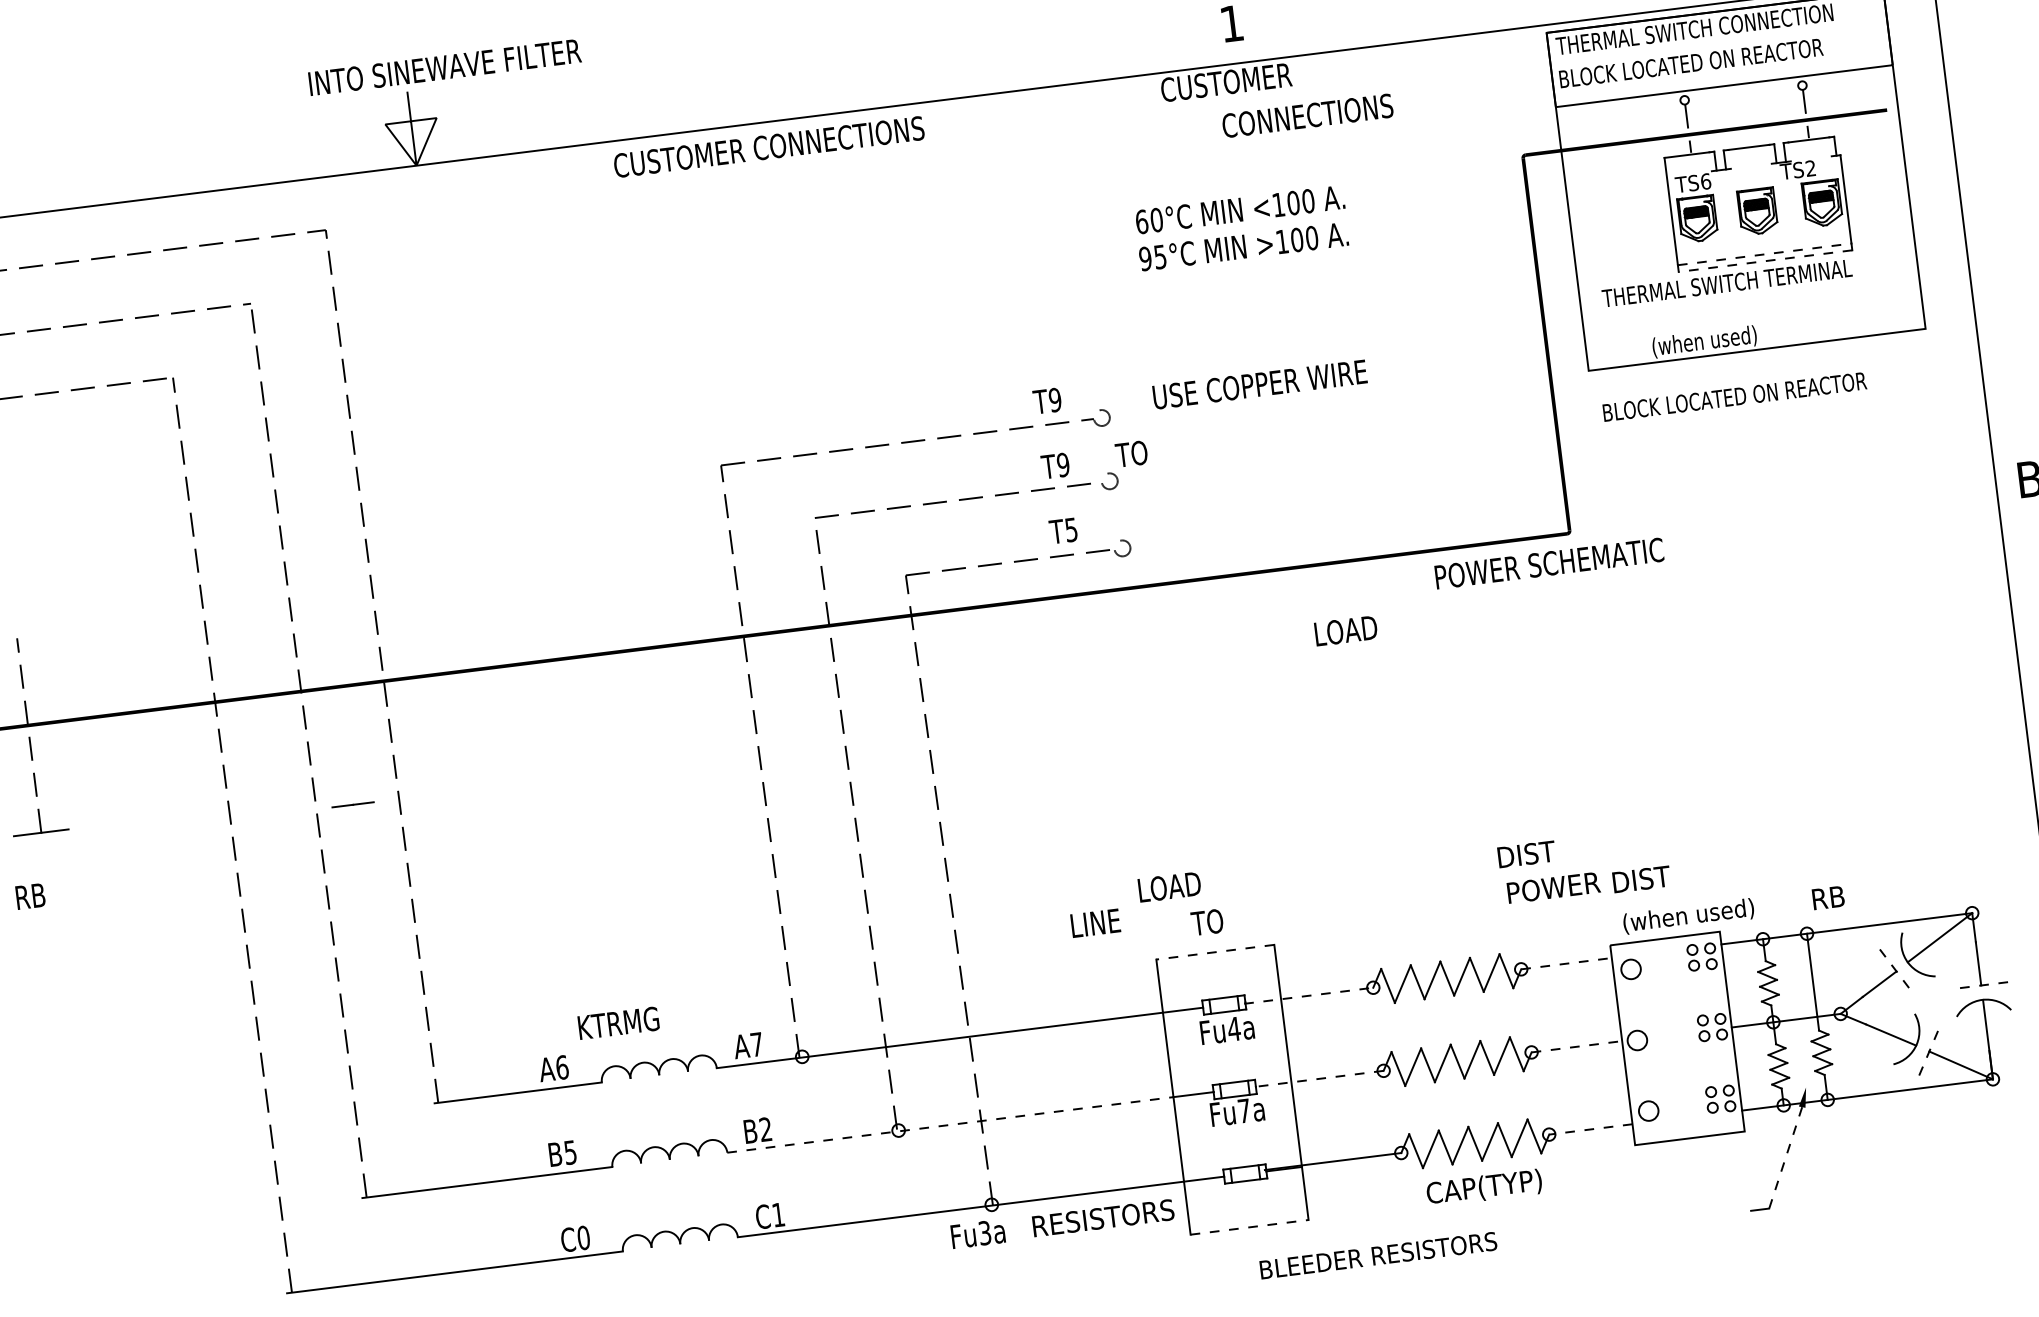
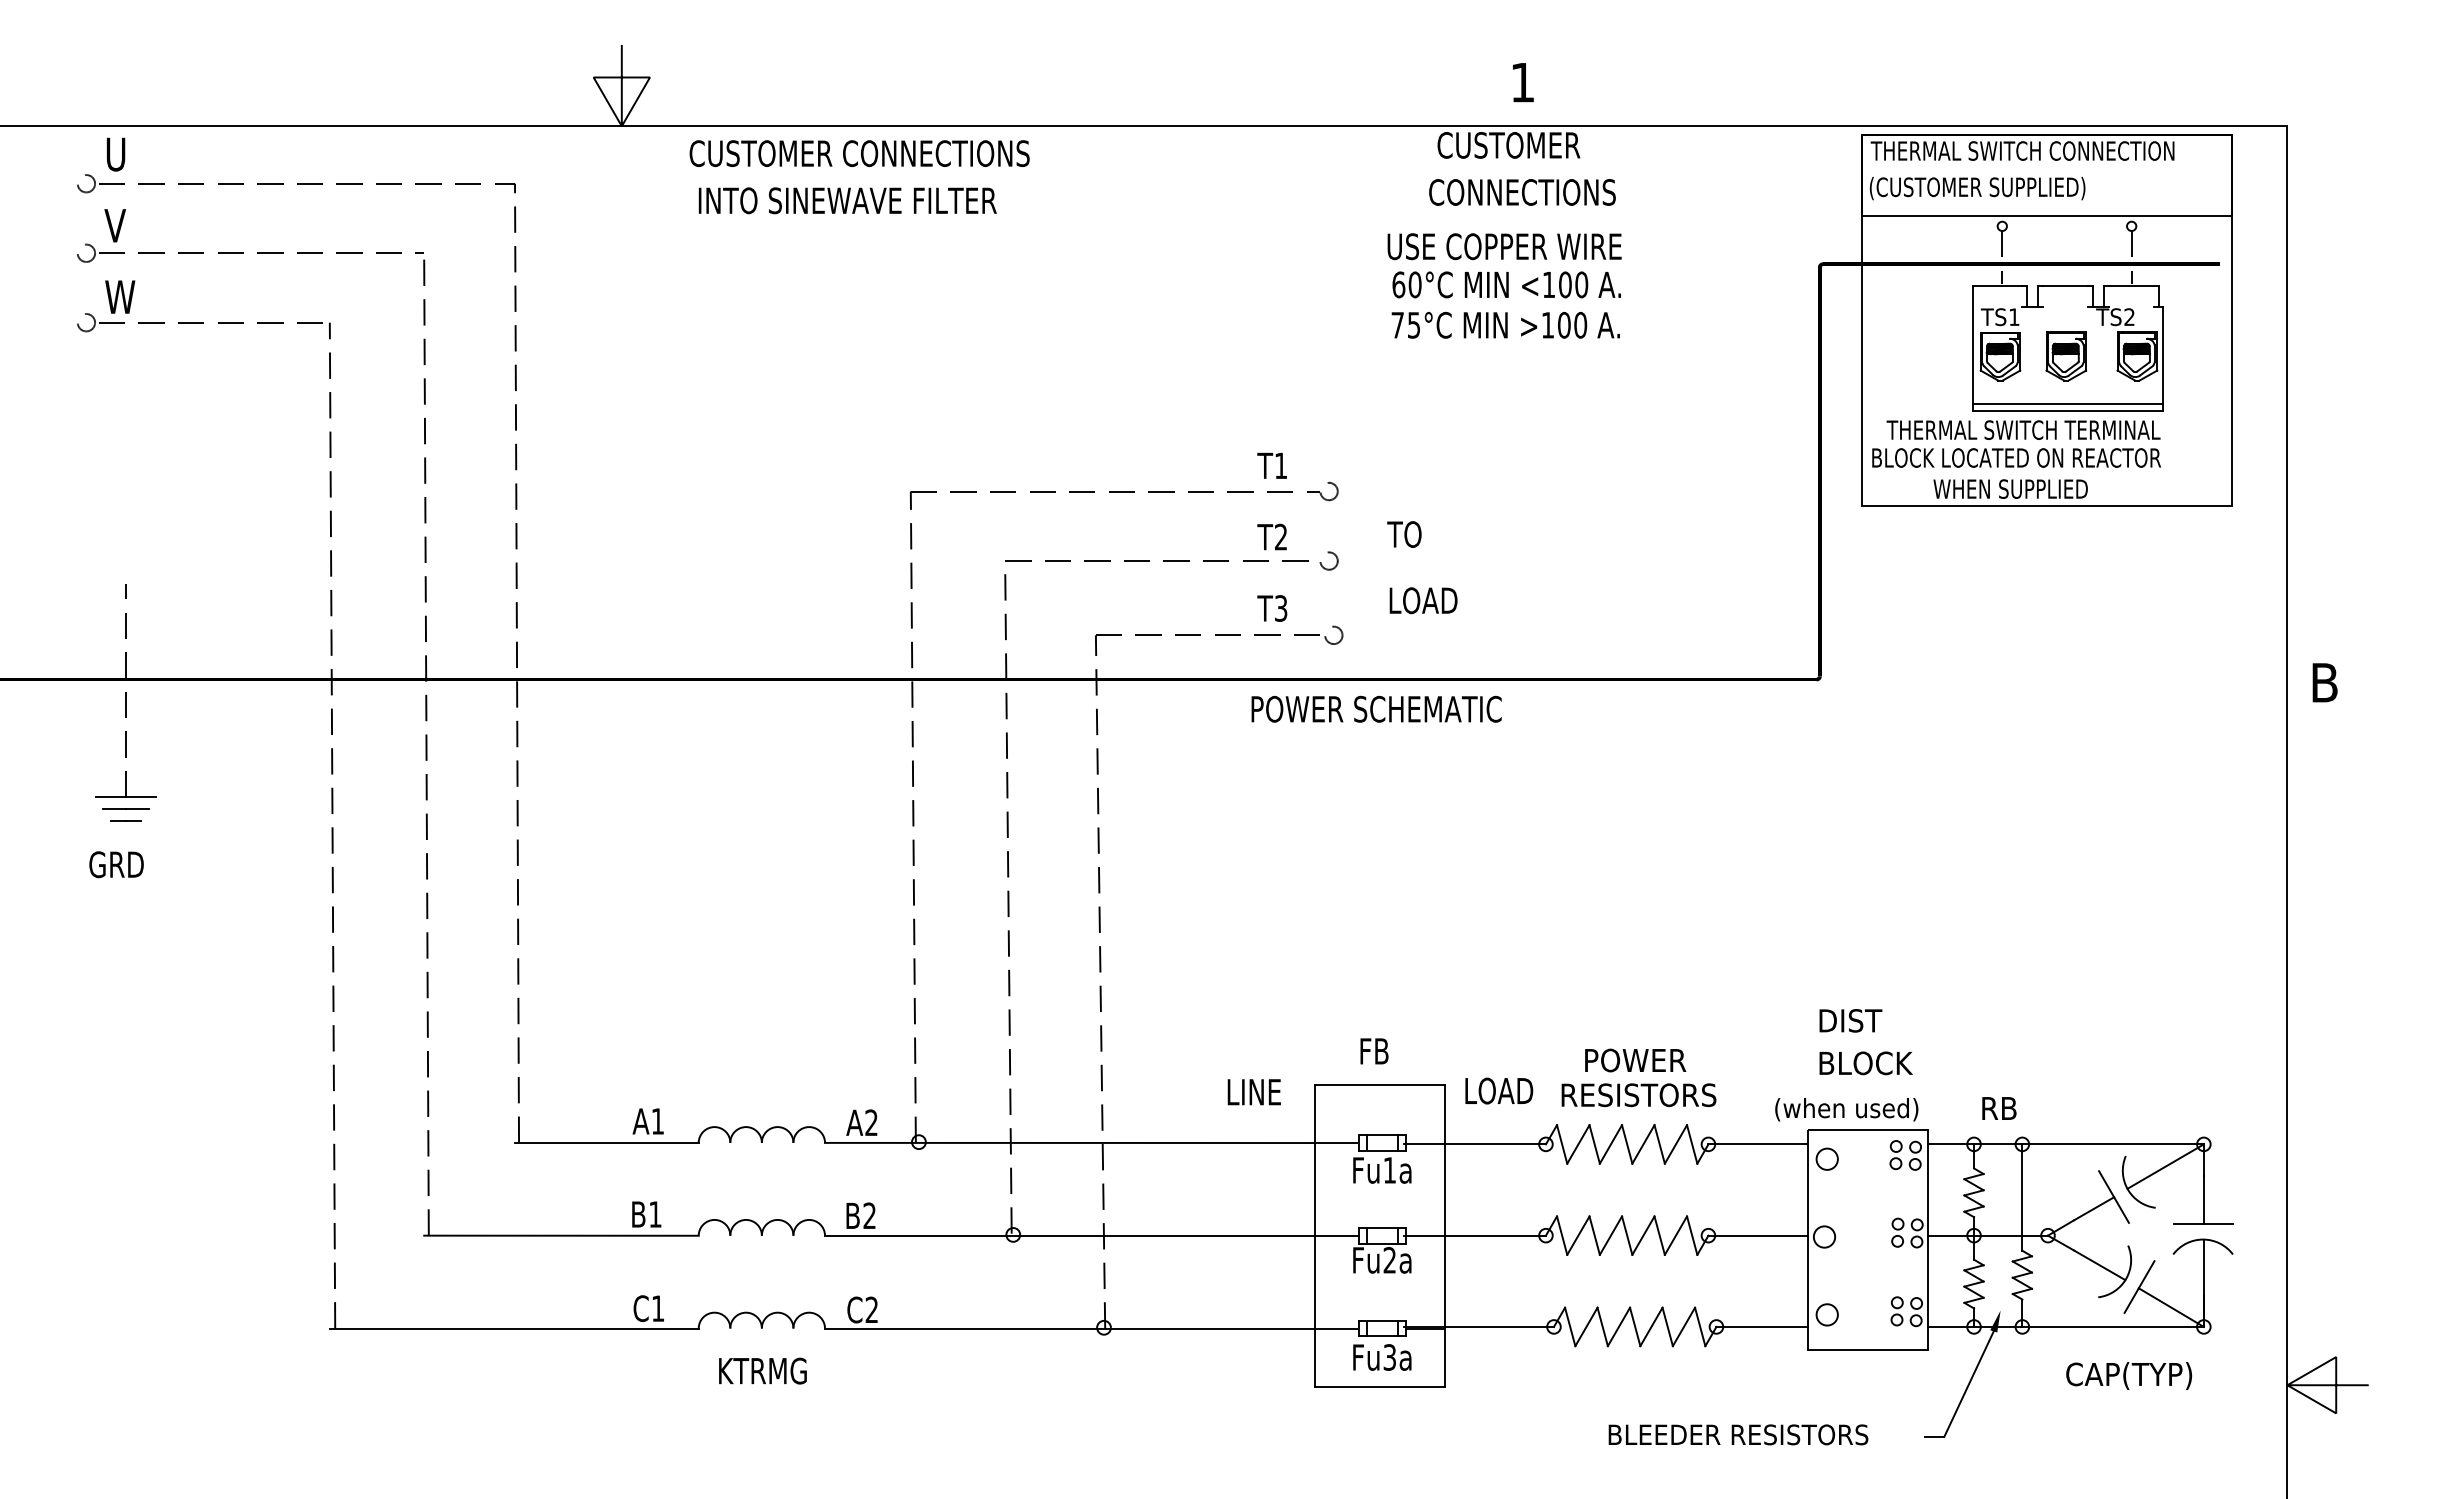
text: (1690, 64) -> (2013, 188), BLOCK LOCATED ON REACTOR -> (CUSTOMER SUPPLIED)
text: (444, 67) -> (847, 200), moved
text: (1307, 115) -> (1522, 192), moved
text: (768, 146) -> (859, 153), moved
text: (1706, 181) -> (2014, 317), TS6 -> TS1
line: (1765, 254) -> (2068, 403), dashed -> solid
text: (1145, 258) -> (1397, 324), 95°C -> 75°C
line: (1765, 261) -> (2067, 411), dashed -> solid
text: (1722, 339) -> (2010, 490), (when used) -> WHEN SUPPLIED
text: (1259, 384) -> (1504, 246), moved
text: (1734, 396) -> (2016, 457), moved
text: (1054, 399) -> (1280, 465), T9 -> T1
text: (1131, 454) -> (1404, 534), moved
text: (1062, 464) -> (1280, 536), T9 -> T2
text: (1071, 529) -> (1281, 608), T5 -> T3
text: (1549, 562) -> (1376, 708), moved
text: (1345, 630) -> (1423, 600), moved
line: (352, 804) -> (125, 808), moved
line: (43, 853) -> (125, 820), added
text: (1526, 854) -> (1850, 1020), moved
text: (1656, 877) -> (1867, 1063), DIST -> BLOCK
text: (1169, 886) -> (1499, 1090), moved
text: (1553, 887) -> (1635, 1060), moved
text: (40, 895) -> (116, 864), RB -> GRD
text: (1828, 897) -> (1999, 1108), moved
text: (1688, 916) -> (1846, 1109), moved
text: (1207, 922) -> (1375, 1051), TO -> FB
text: (1094, 923) -> (1253, 1092), moved
line: (1214, 952) -> (1379, 1084), dashed -> solid
line: (1566, 963) -> (1758, 1144), dashed -> solid
line: (1896, 971) -> (2114, 1197), dashed -> solid
line: (1980, 985) -> (2203, 1223), dashed -> solid
line: (1309, 995) -> (1475, 1144), dashed -> solid
text: (618, 1022) -> (762, 1370), moved
text: (1233, 1029) -> (1389, 1170), Fu4a -> Fu1a
text: (756, 1044) -> (871, 1122), A7 -> A2
line: (1577, 1046) -> (1758, 1235), dashed -> solid
line: (1929, 1050) -> (2139, 1287), dashed -> solid
text: (561, 1067) -> (657, 1121), A6 -> A1
line: (1319, 1078) -> (1475, 1235), dashed -> solid
text: (1243, 1110) -> (1389, 1259), Fu7a -> Fu2a
line: (950, 1124) -> (1070, 1235), dashed -> solid
line: (1591, 1128) -> (1762, 1326), dashed -> solid
text: (570, 1152) -> (655, 1214), B5 -> B1
line: (1785, 1158) -> (1968, 1384), dashed -> solid
text: (1484, 1187) -> (2129, 1375), moved
text: (778, 1214) -> (871, 1309), C1 -> C2
text: (1103, 1218) -> (1638, 1095), moved
line: (1249, 1227) -> (1379, 1386), dashed -> solid
text: (978, 1233) -> (1382, 1357), moved
text: (583, 1237) -> (657, 1308), C0 -> C1
text: (1378, 1255) -> (1738, 1434), moved

